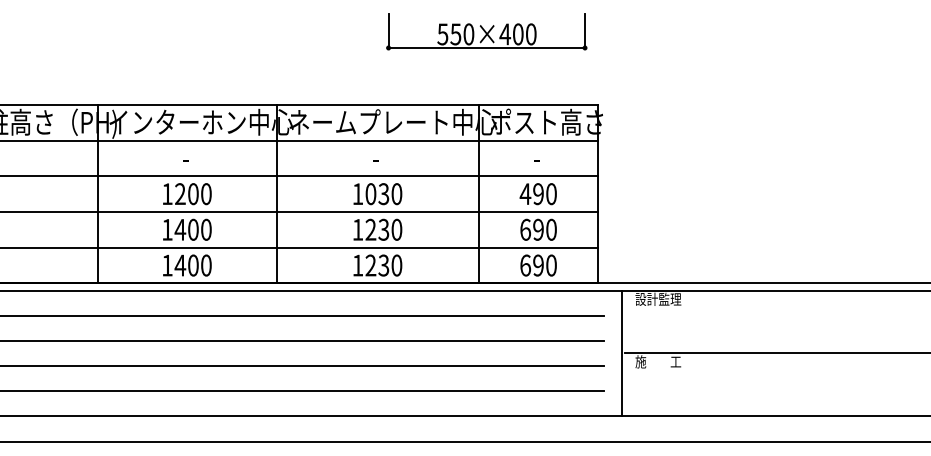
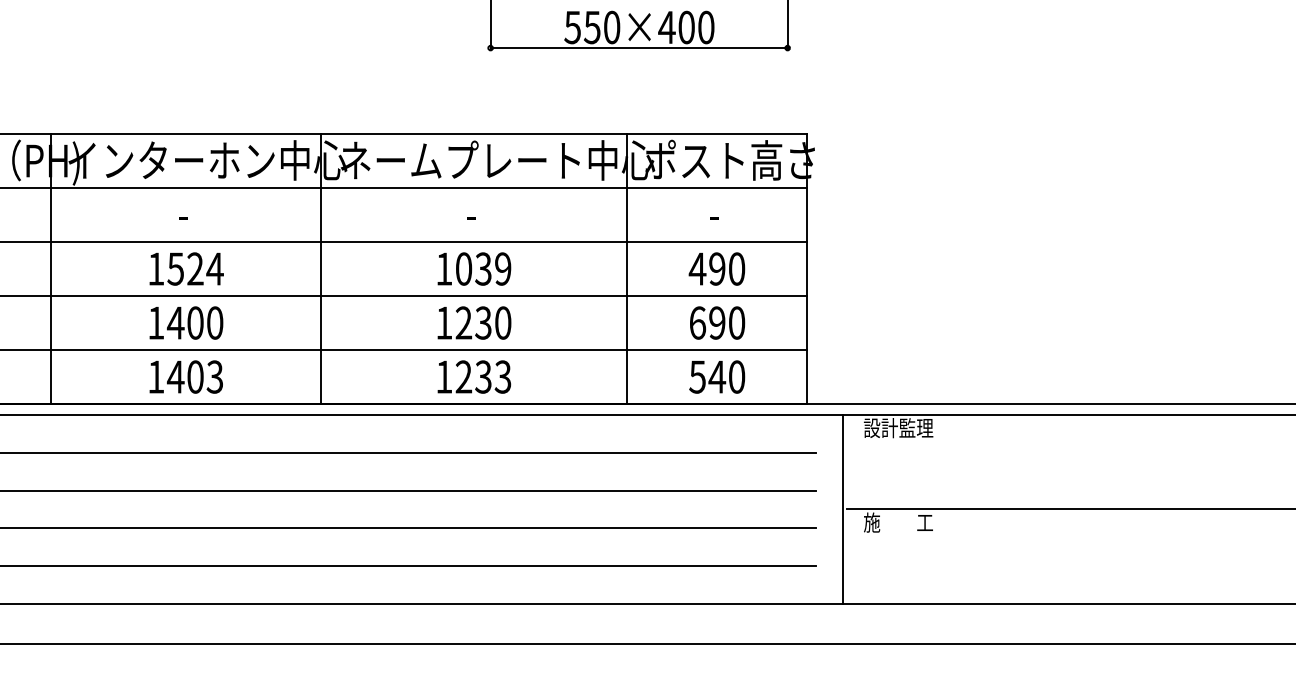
text: (193, 194) -> (195, 269), 1200 -> 1524
text: (396, 194) -> (502, 269), 1030 -> 1039
text: (205, 265) -> (213, 376), 1400 -> 1403
text: (396, 265) -> (502, 376), 1230 -> 1233
text: (532, 265) -> (708, 376), 690 -> 540

